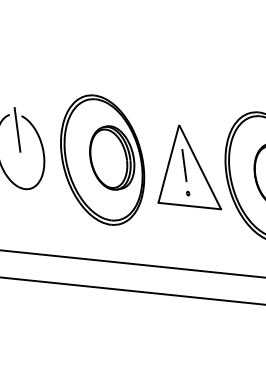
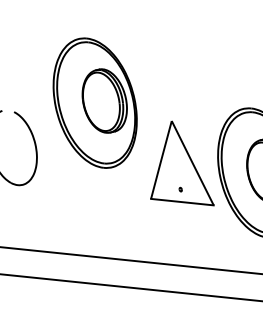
line: (17, 129) -> (10, 125), removed
part: (102, 159) -> (95, 102), moved
line: (184, 165) -> (177, 161), removed

